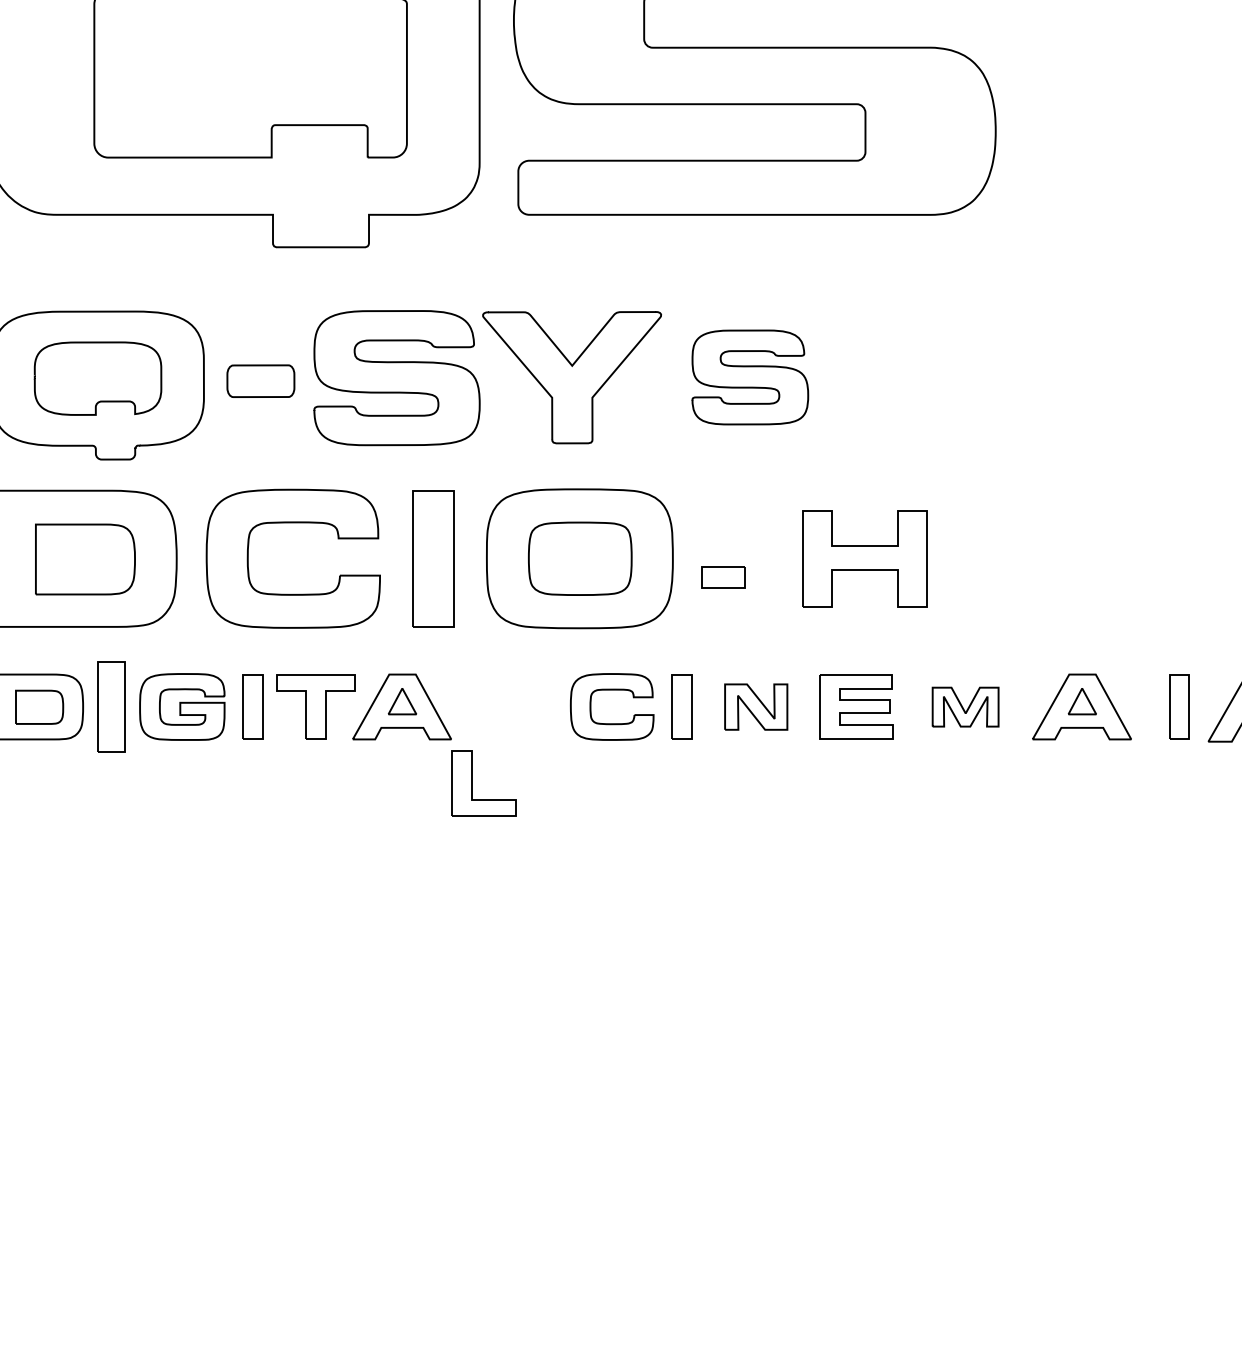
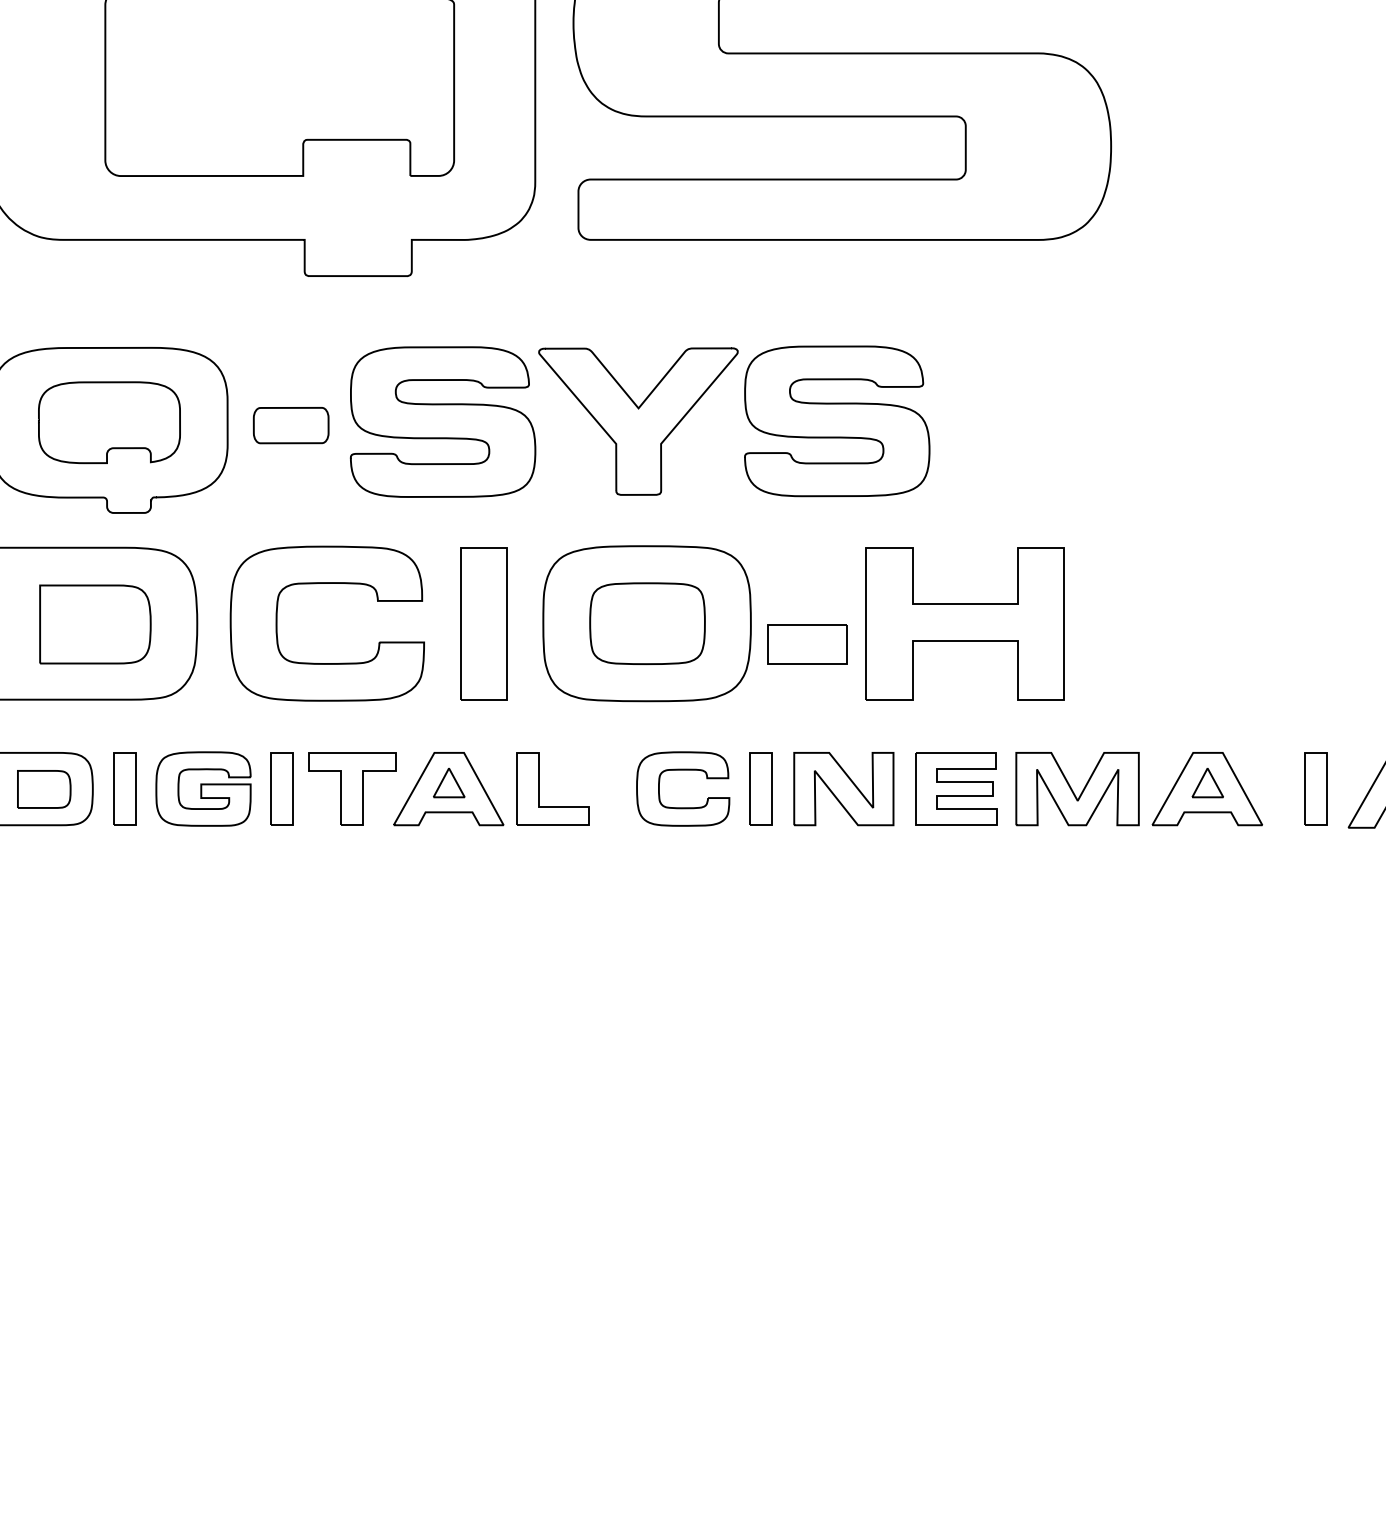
part: (750, 377) -> (837, 421), size x1.43
part: (864, 558) -> (964, 623), size x1.43
part: (723, 577) -> (807, 644), size x1.67
part: (111, 706) -> (124, 788), size x0.71
part: (755, 707) -> (843, 789), size x1.43
part: (965, 707) -> (1077, 789), size x1.67
part: (471, 782) -> (539, 788), moved

